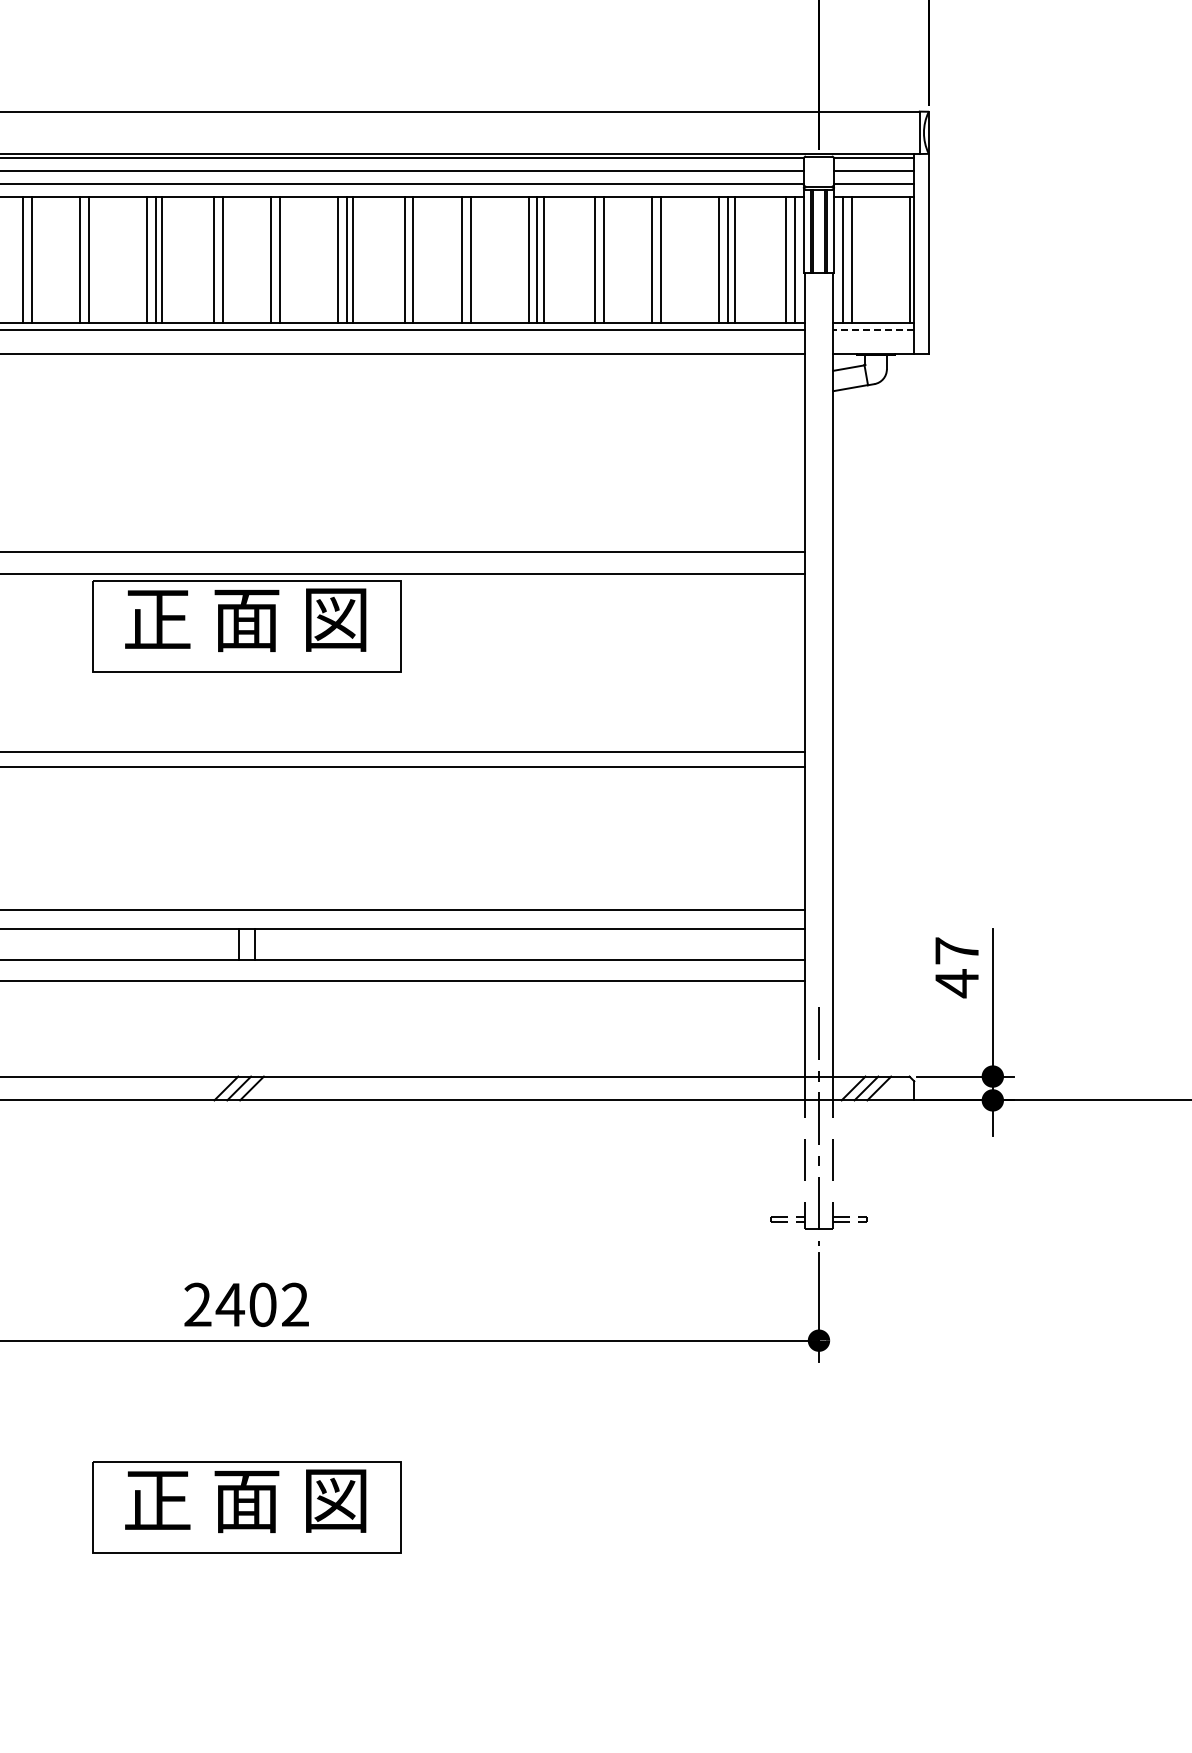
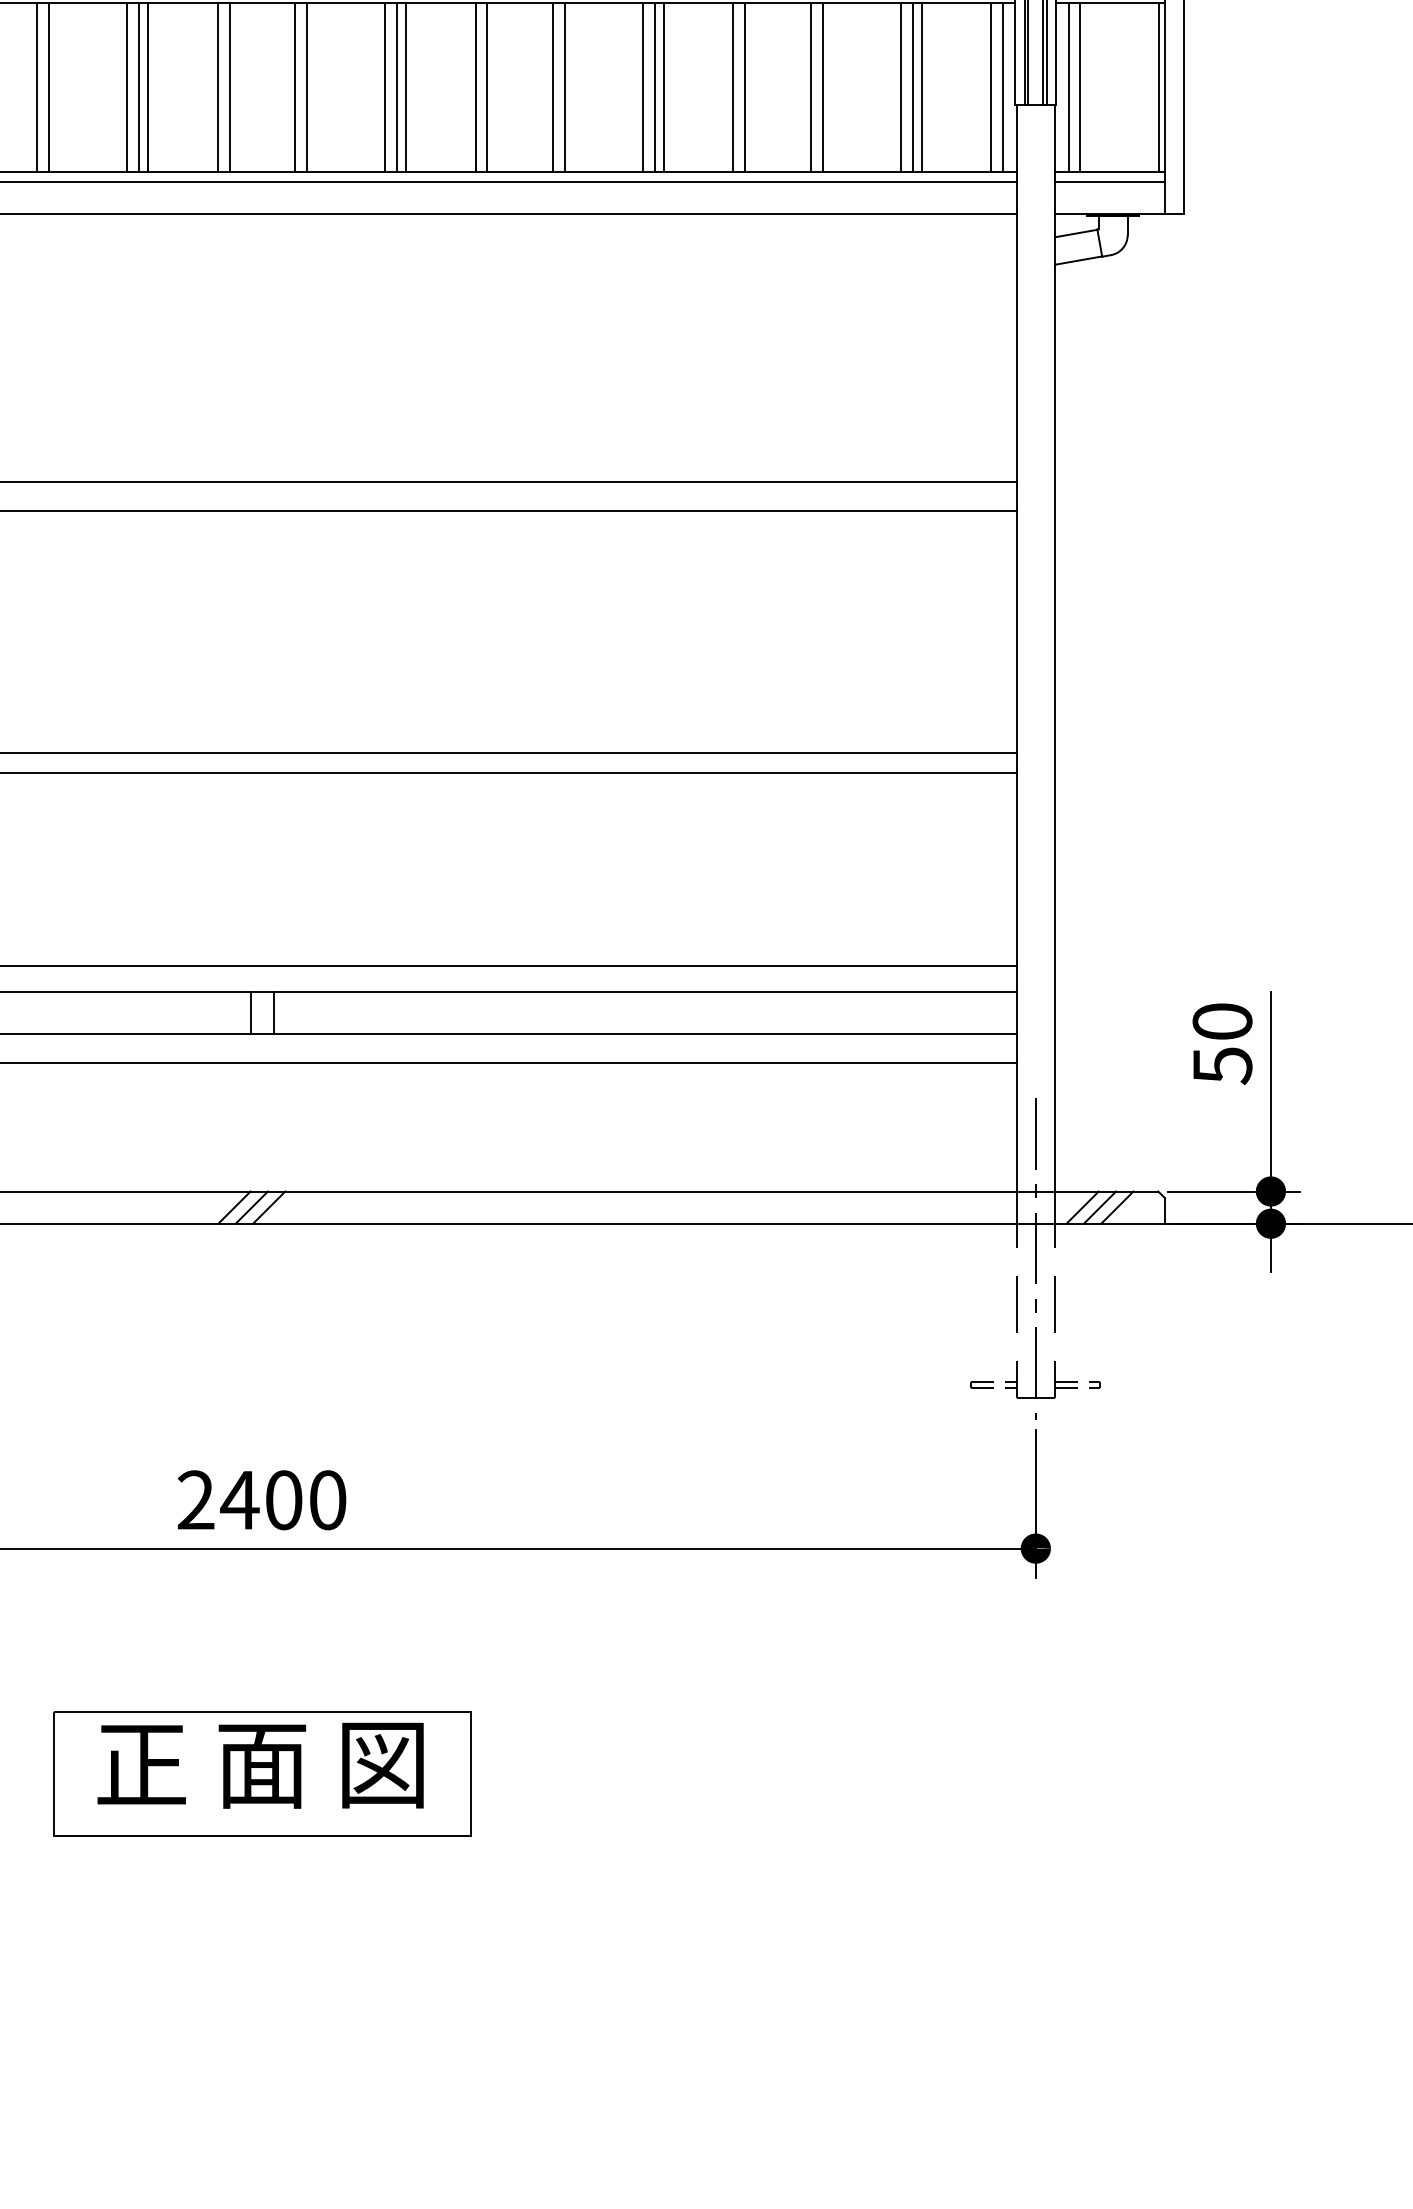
line: (873, 329) -> (1109, 181), dashed -> solid
part: (246, 626) -> (261, 582), removed
text: (956, 967) -> (1221, 1044), 47 -> 50
text: (295, 1304) -> (328, 1499), 2402 -> 2400

